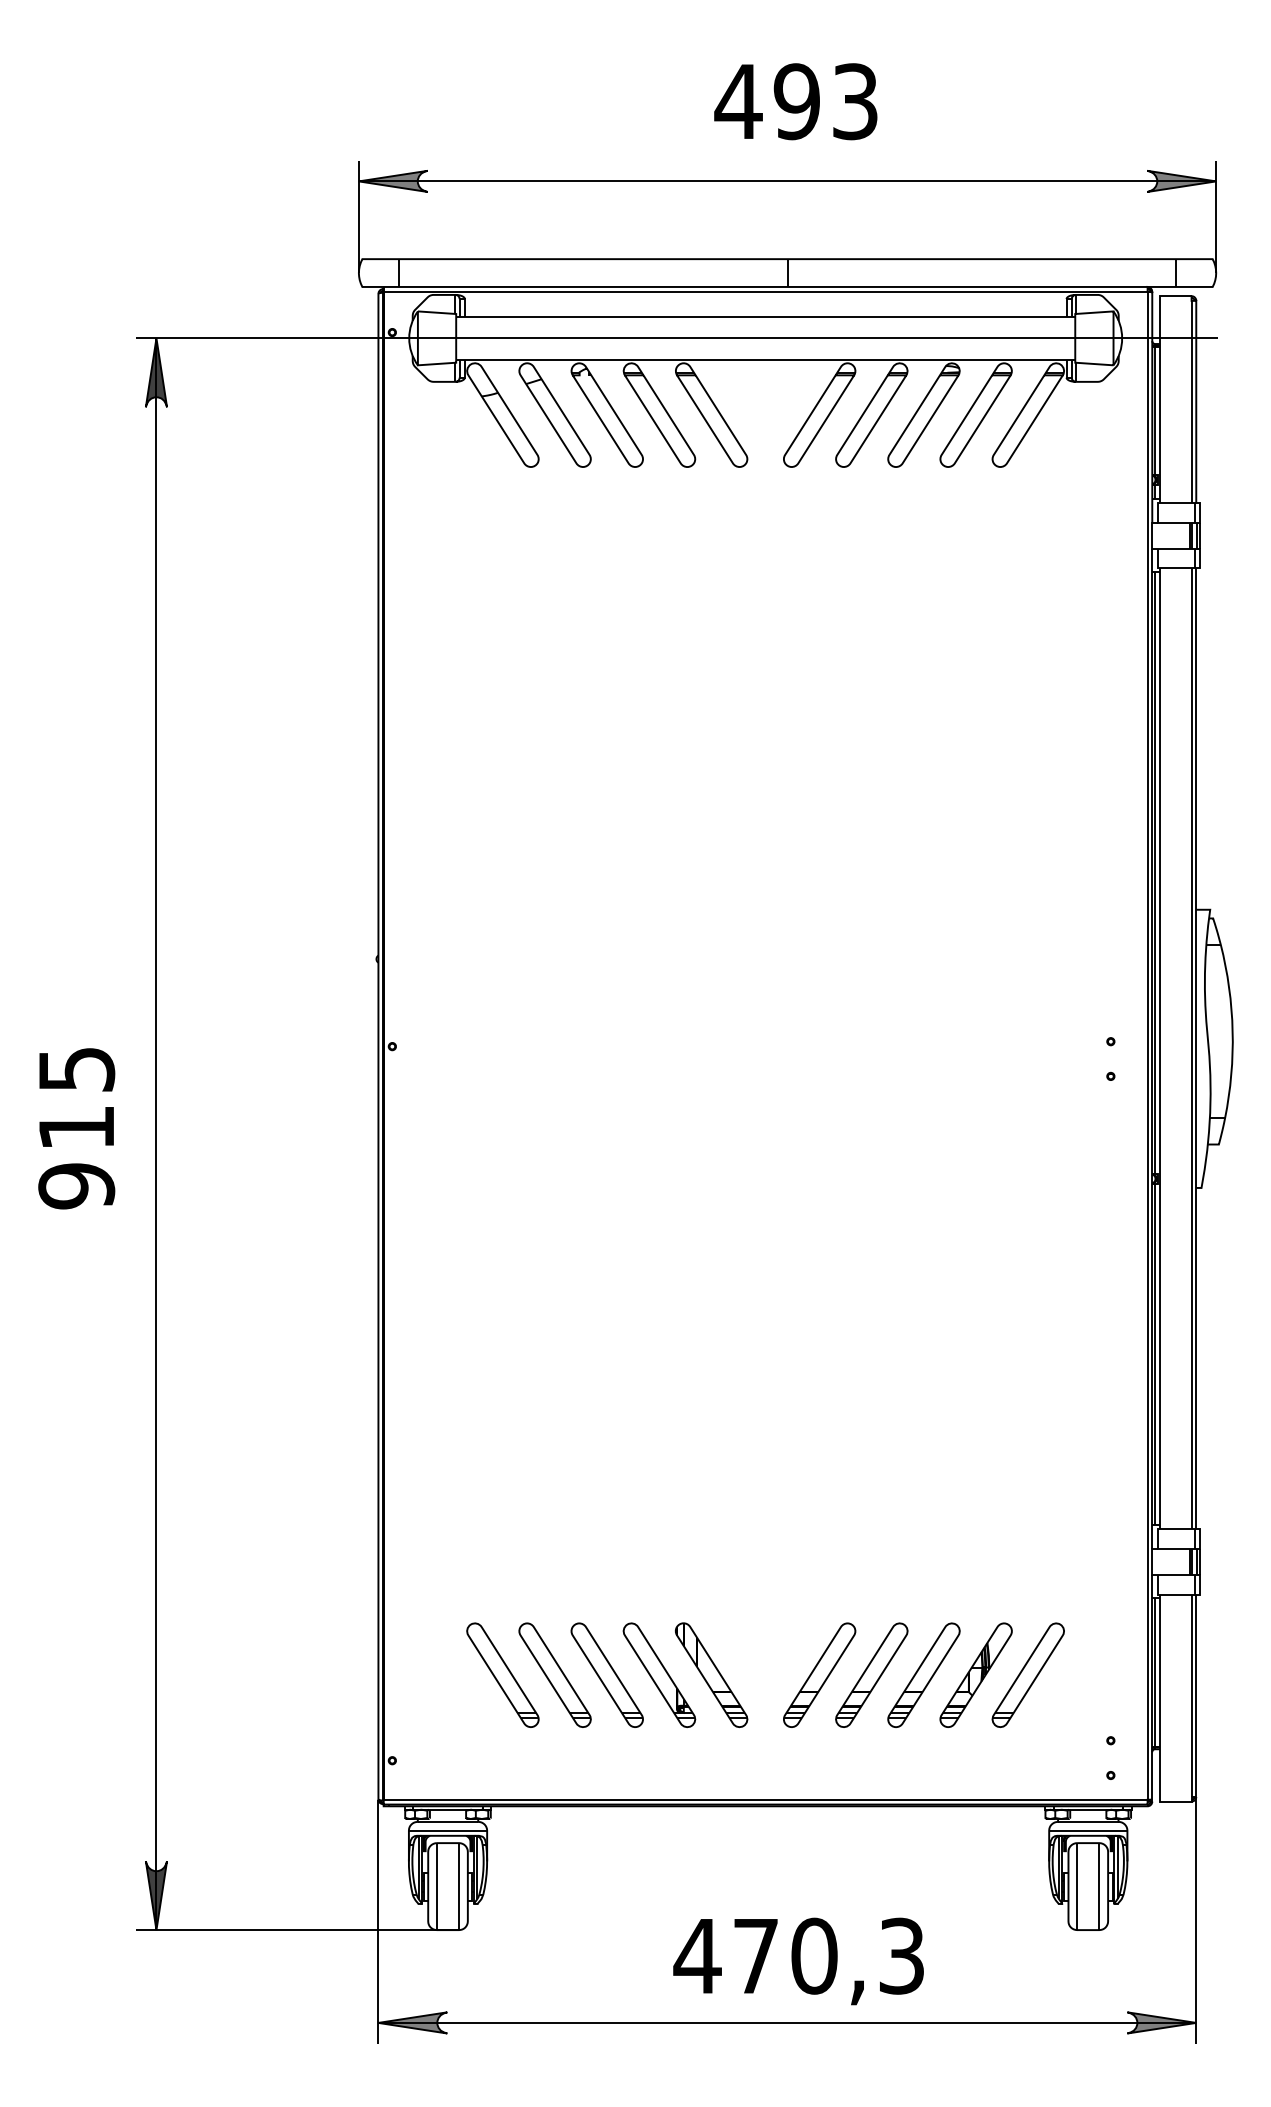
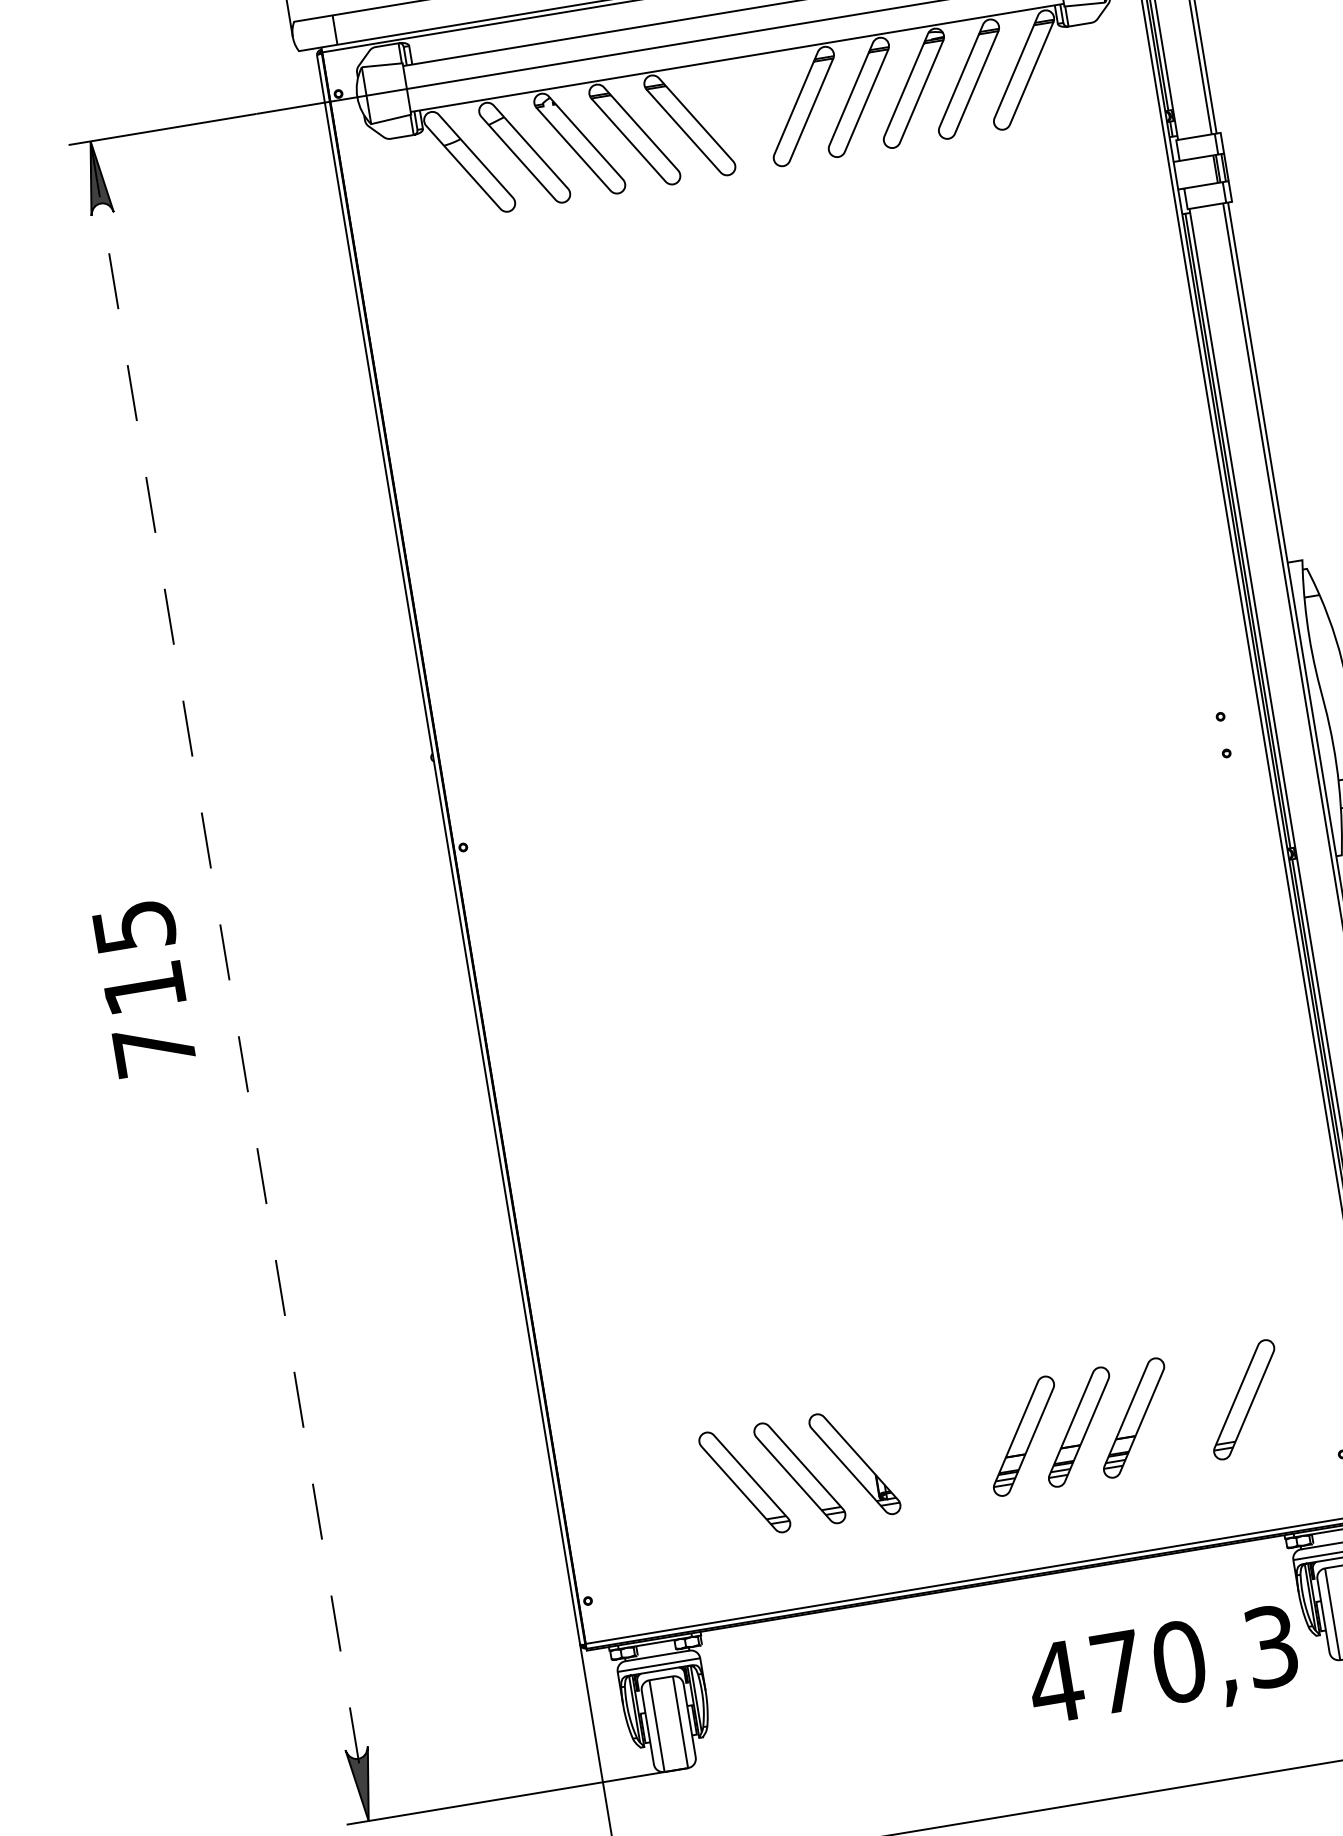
line: (156, 1134) -> (229, 981), solid -> dashed
text: (76, 1186) -> (154, 1050), 915 -> 715
part: (502, 1674) -> (689, 1490), removed
part: (711, 1674) -> (909, 1454), removed
part: (975, 1674) -> (1188, 1408), removed
text: (798, 1961) -> (1163, 1670), moved

